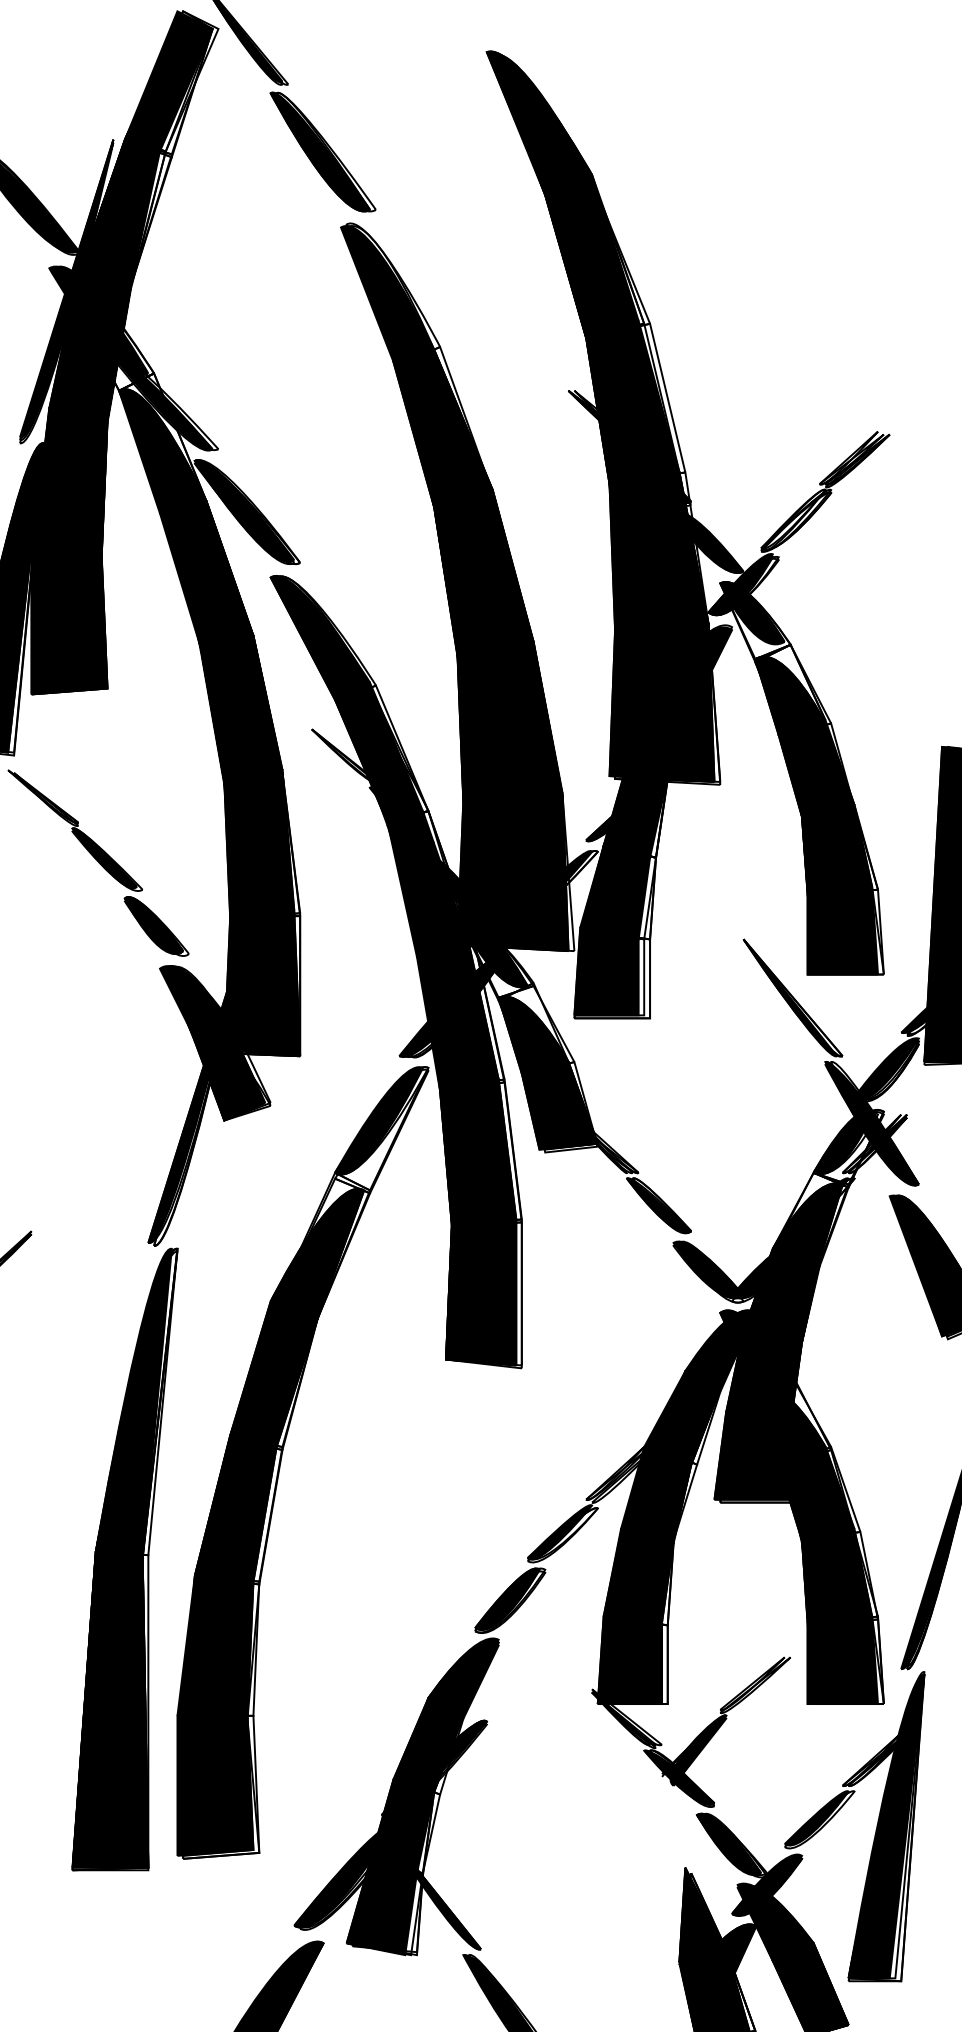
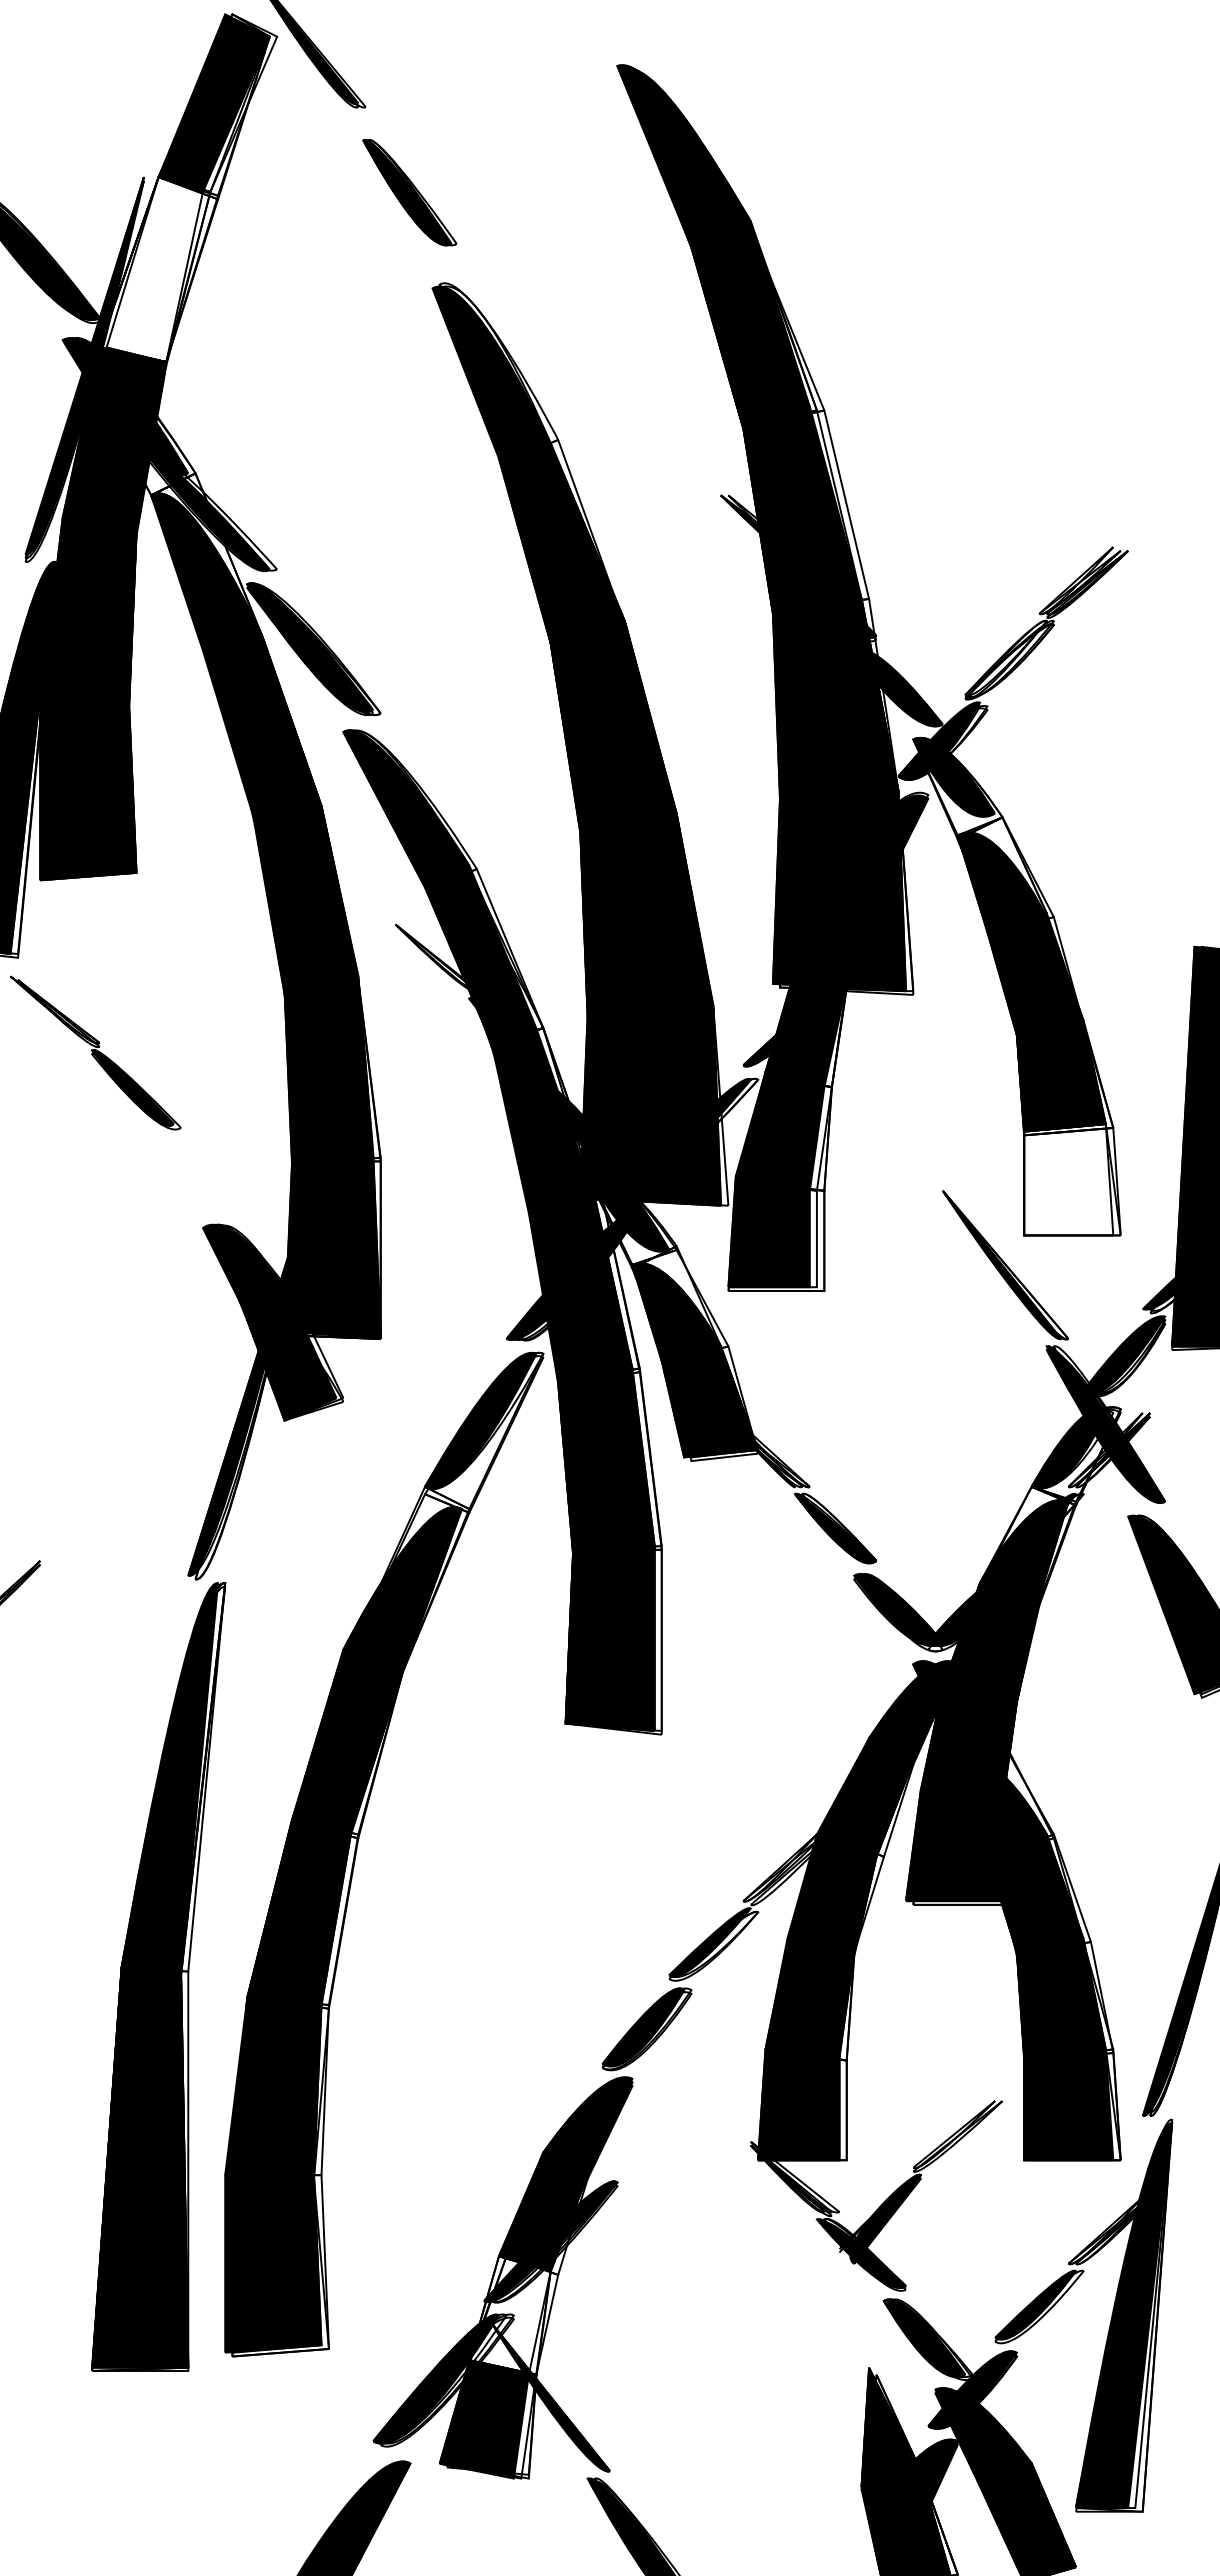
part: (322, 151) -> (409, 192), size x0.7
fill: (118, 212) -> (150, 269), removed
part: (156, 926) -> (198, 1174), removed
fill: (842, 930) -> (1068, 1179), removed
fill: (401, 1826) -> (509, 2315), removed

